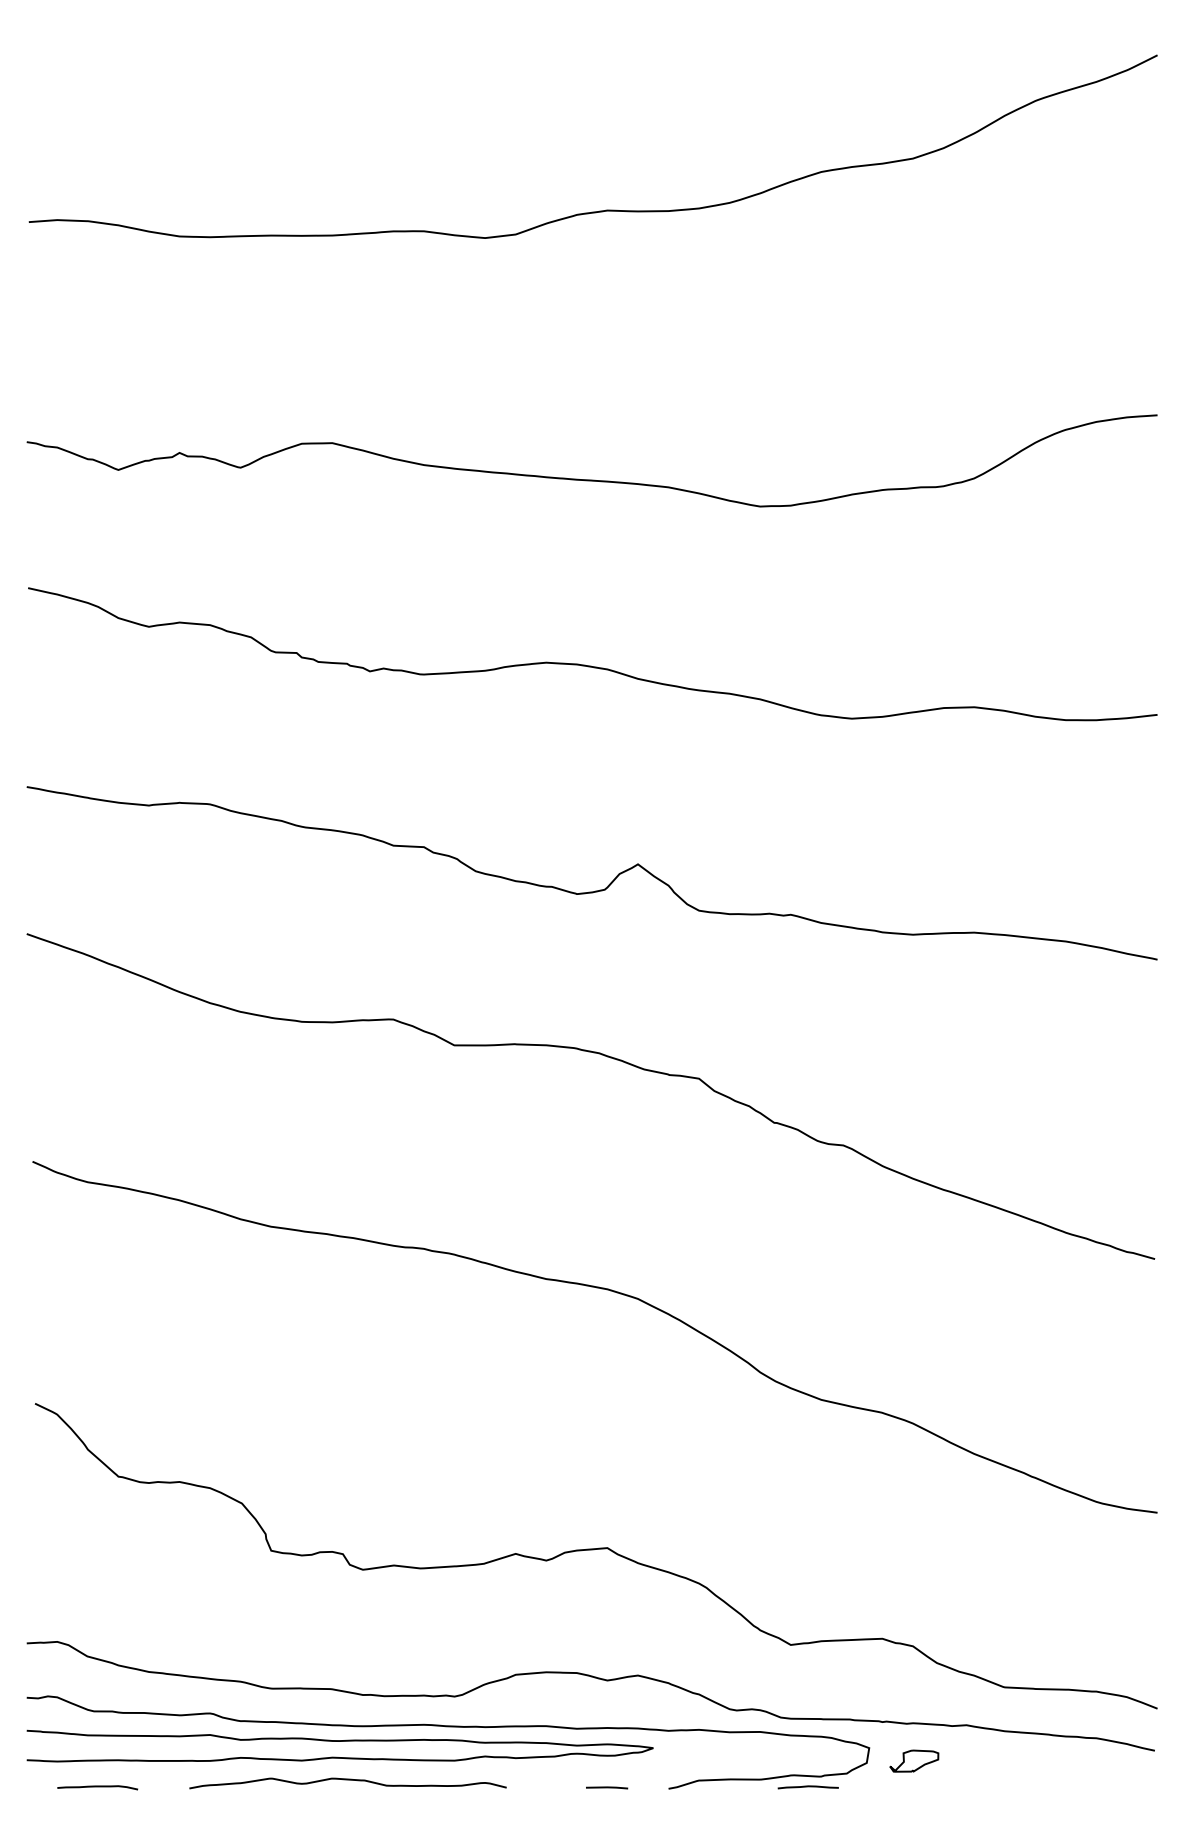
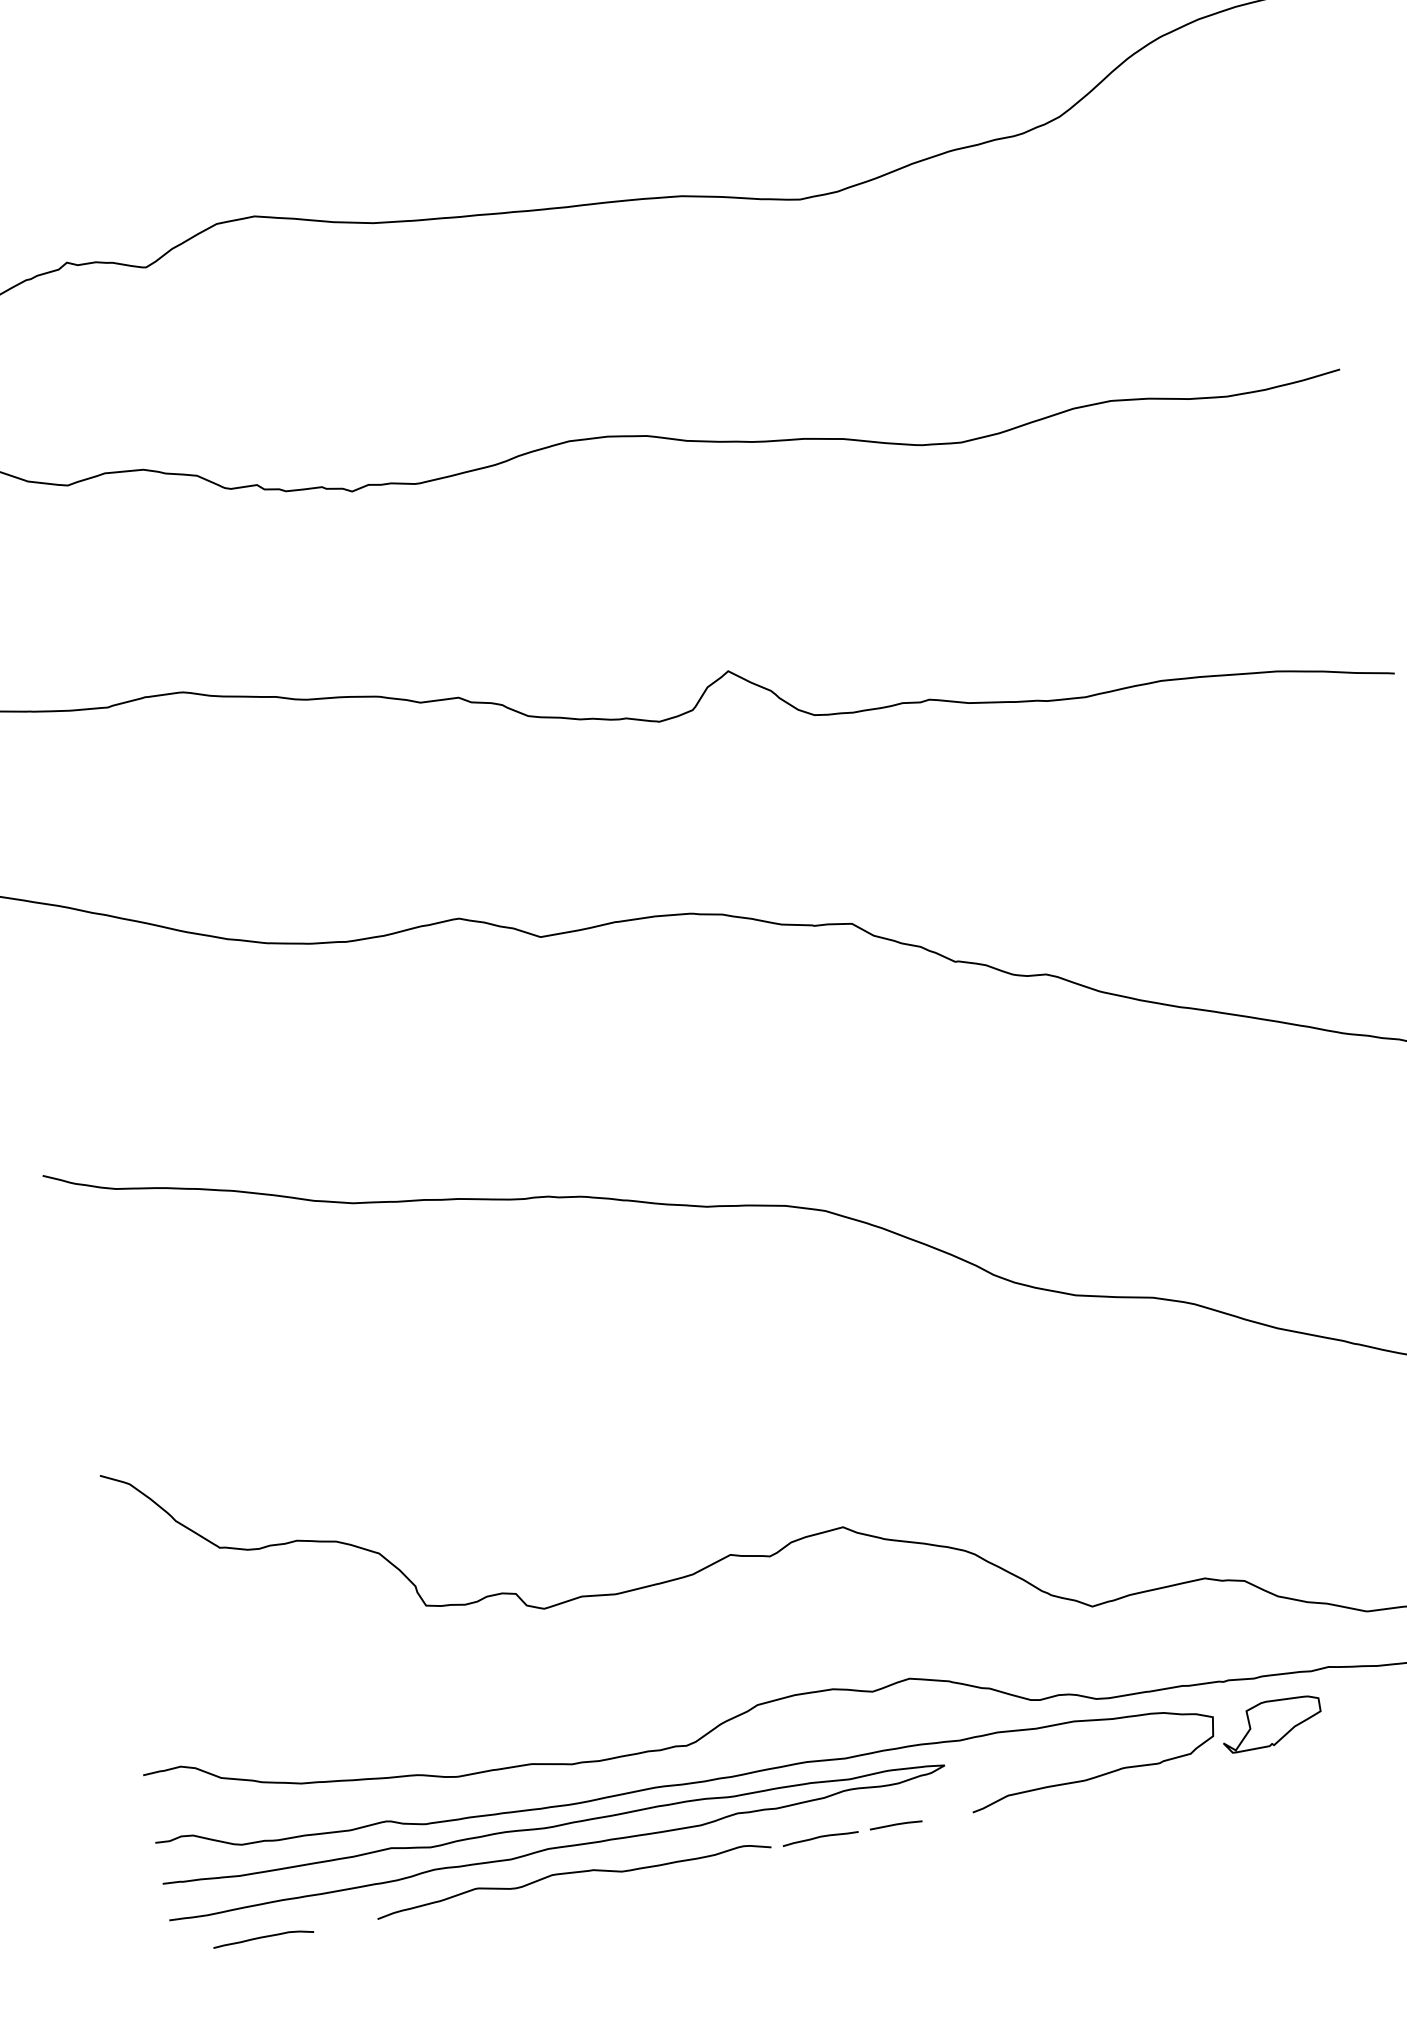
part: (914, 1760) -> (1271, 1722), size x1.67
curve: (807, 1787) -> (819, 1838), moved

